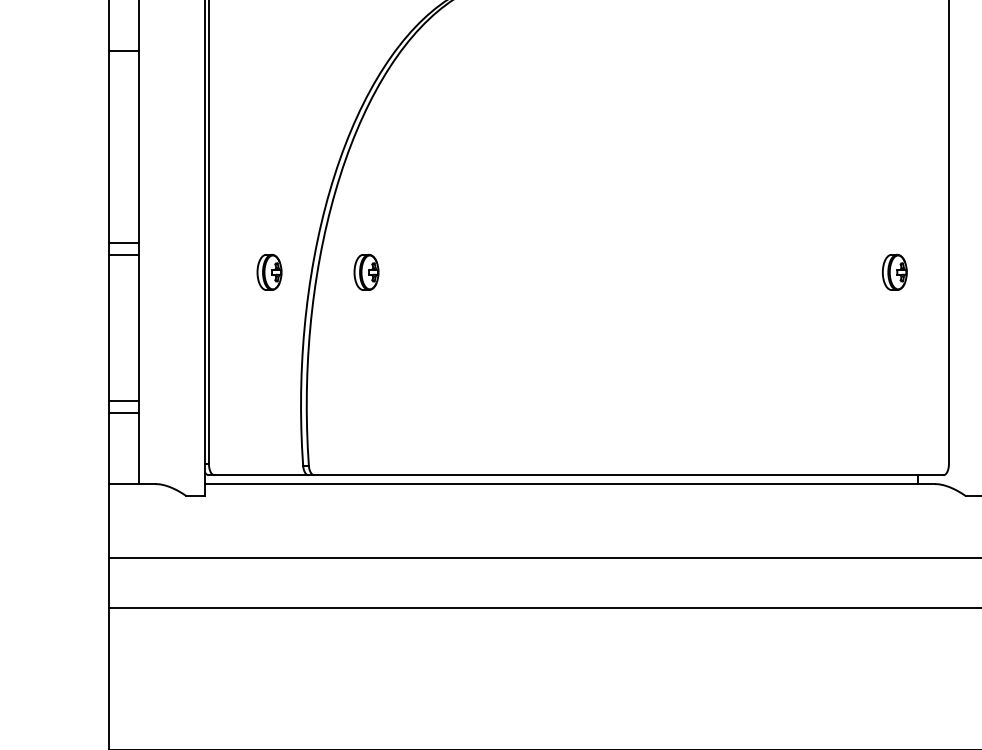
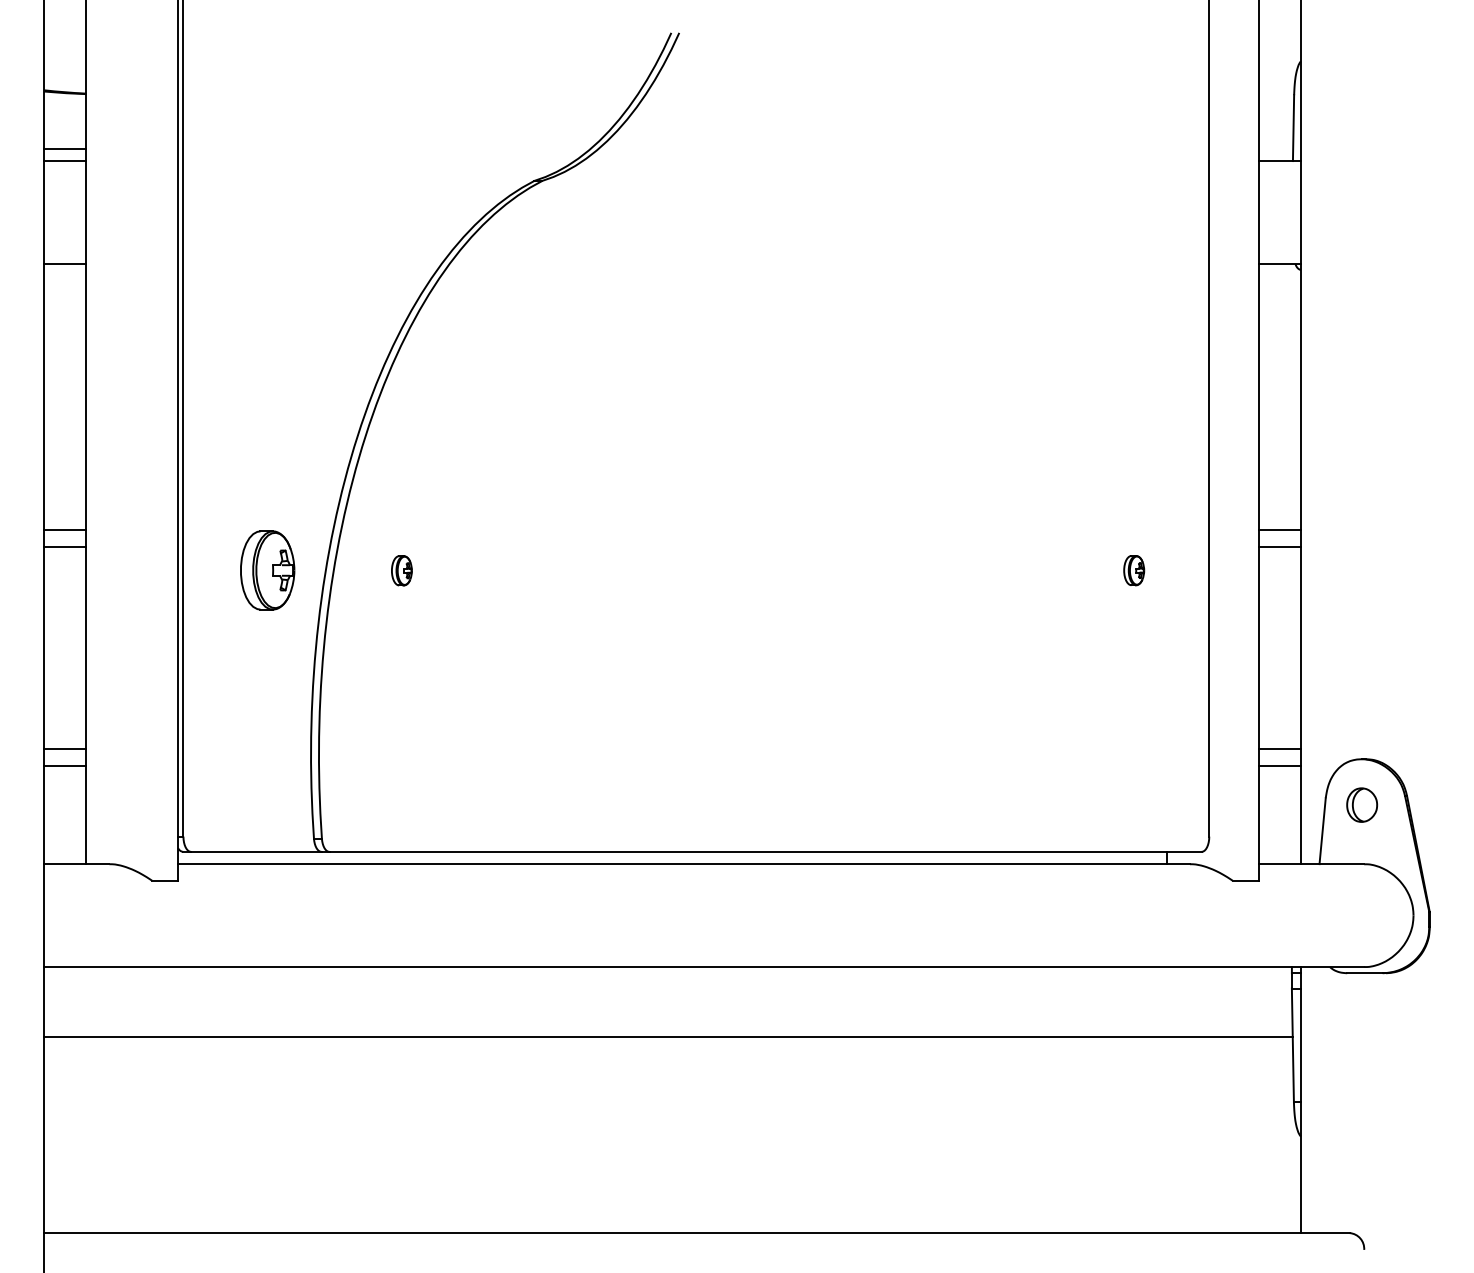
part: (268, 272) -> (266, 570), size x1.6
part: (366, 272) -> (401, 570), size x0.6
part: (894, 272) -> (1133, 570), size x0.6

